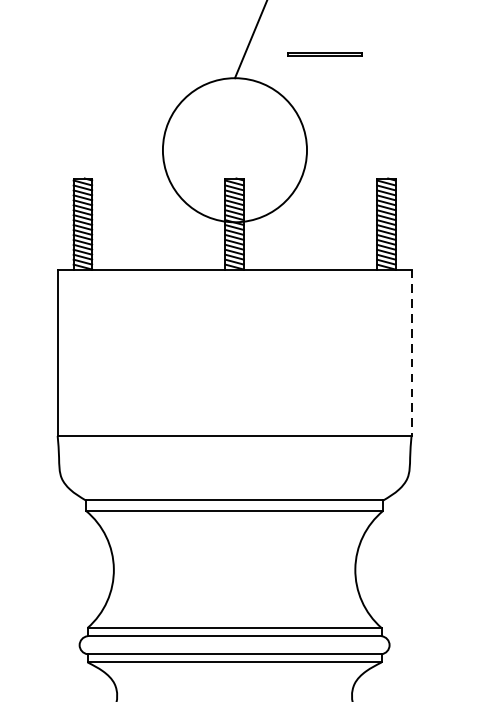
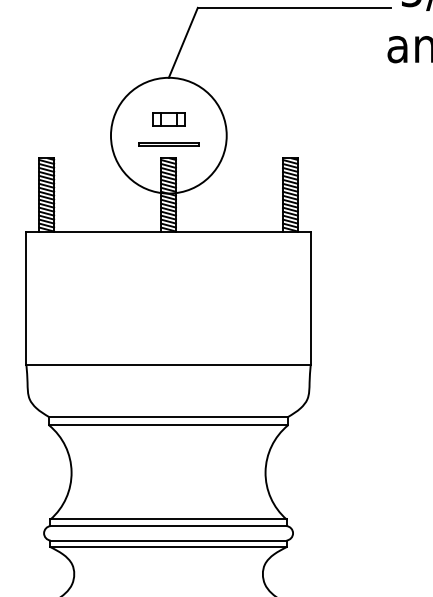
line: (324, 52) -> (168, 143), moved
part: (234, 130) -> (168, 119), added
line: (411, 352) -> (310, 298), dashed -> solid

